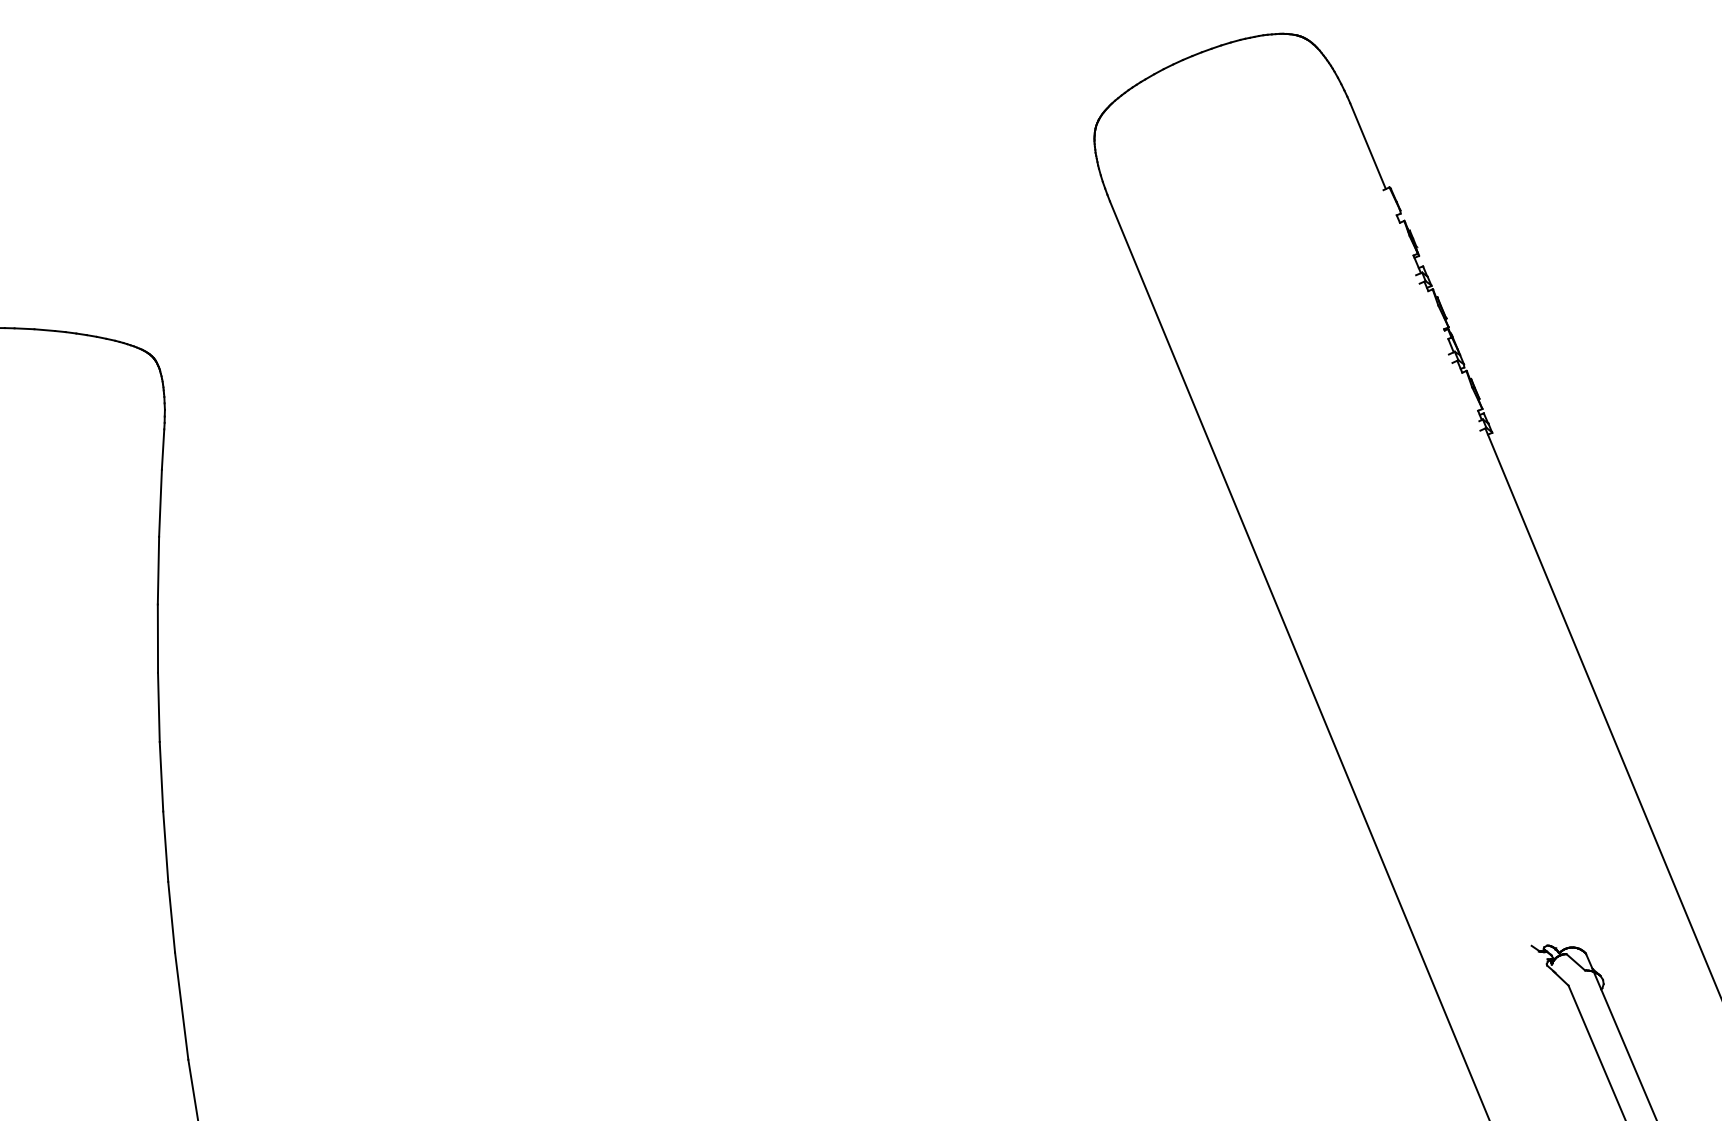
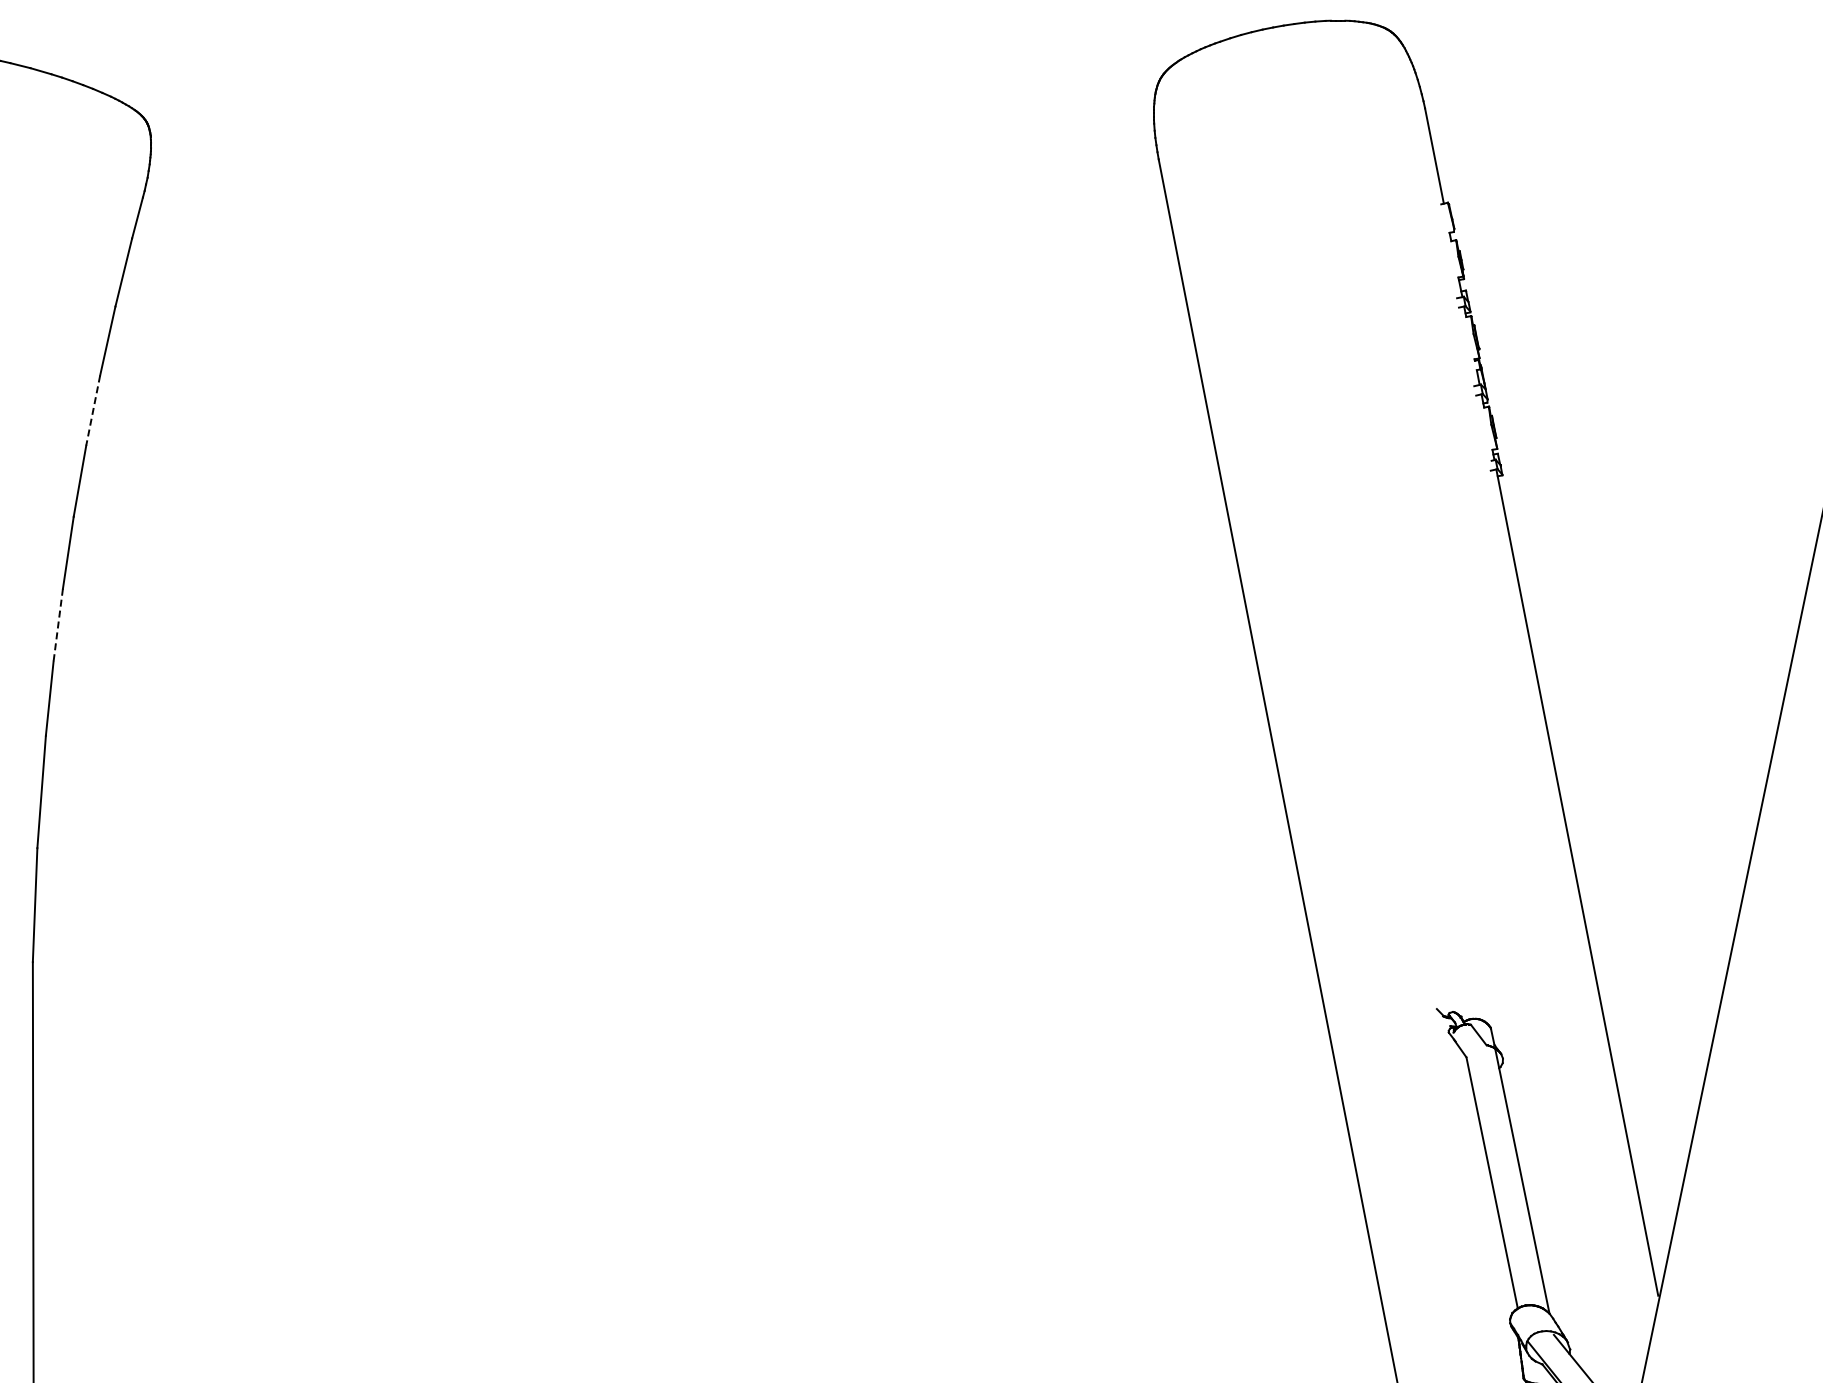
line: (158, 638) -> (93, 410), solid -> dashed
line: (166, 846) -> (58, 625), solid -> dashed

